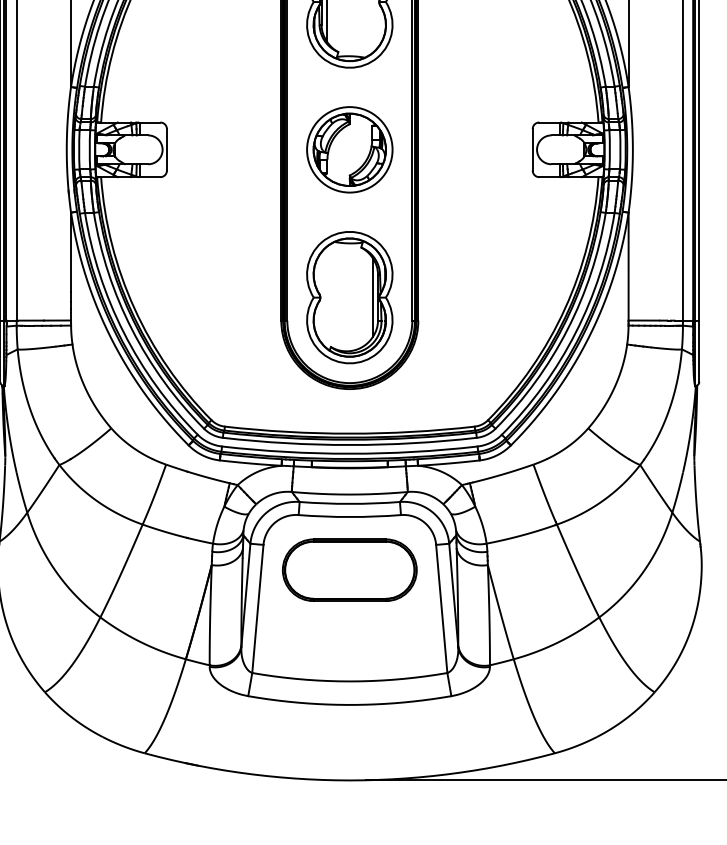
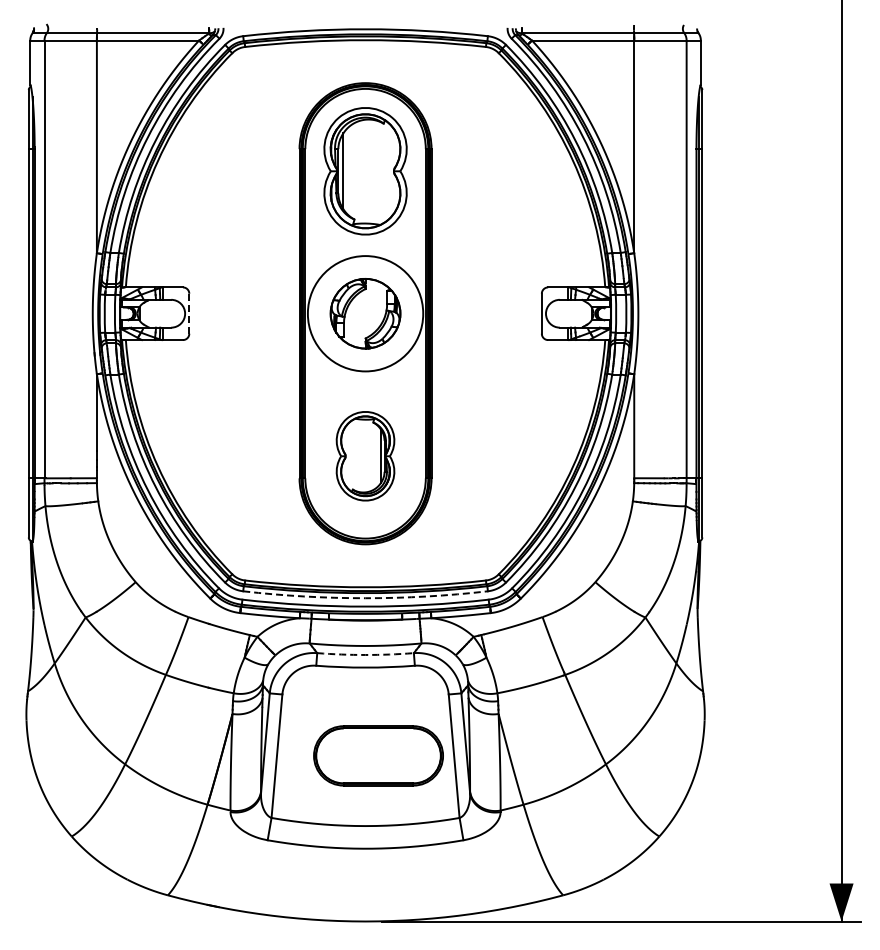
line: (167, 149) -> (189, 313), solid -> dashed
circle: (349, 149) -> (365, 313), size x1.4
part: (349, 297) -> (365, 456), size x0.7
arc: (349, 445) -> (365, 598), solid -> dashed
arc: (349, 503) -> (365, 654), solid -> dashed
part: (349, 569) -> (378, 755), moved

